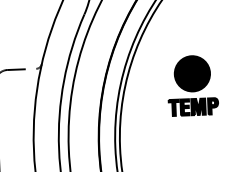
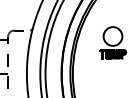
fill: (191, 73) -> (112, 36), removed

